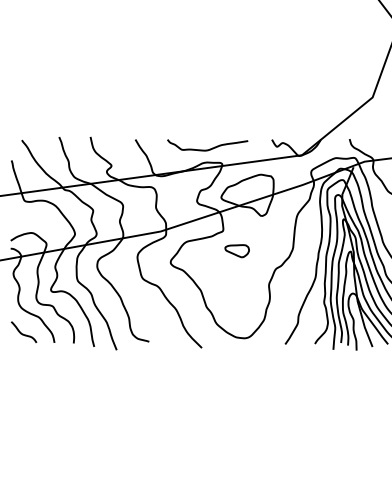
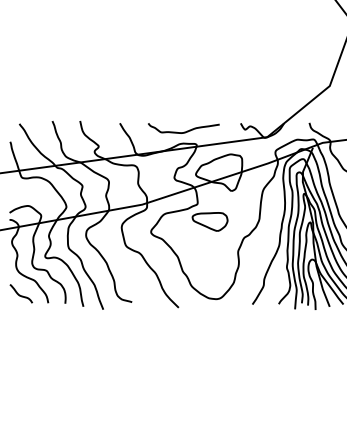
part: (236, 251) -> (209, 222), size x1.67

